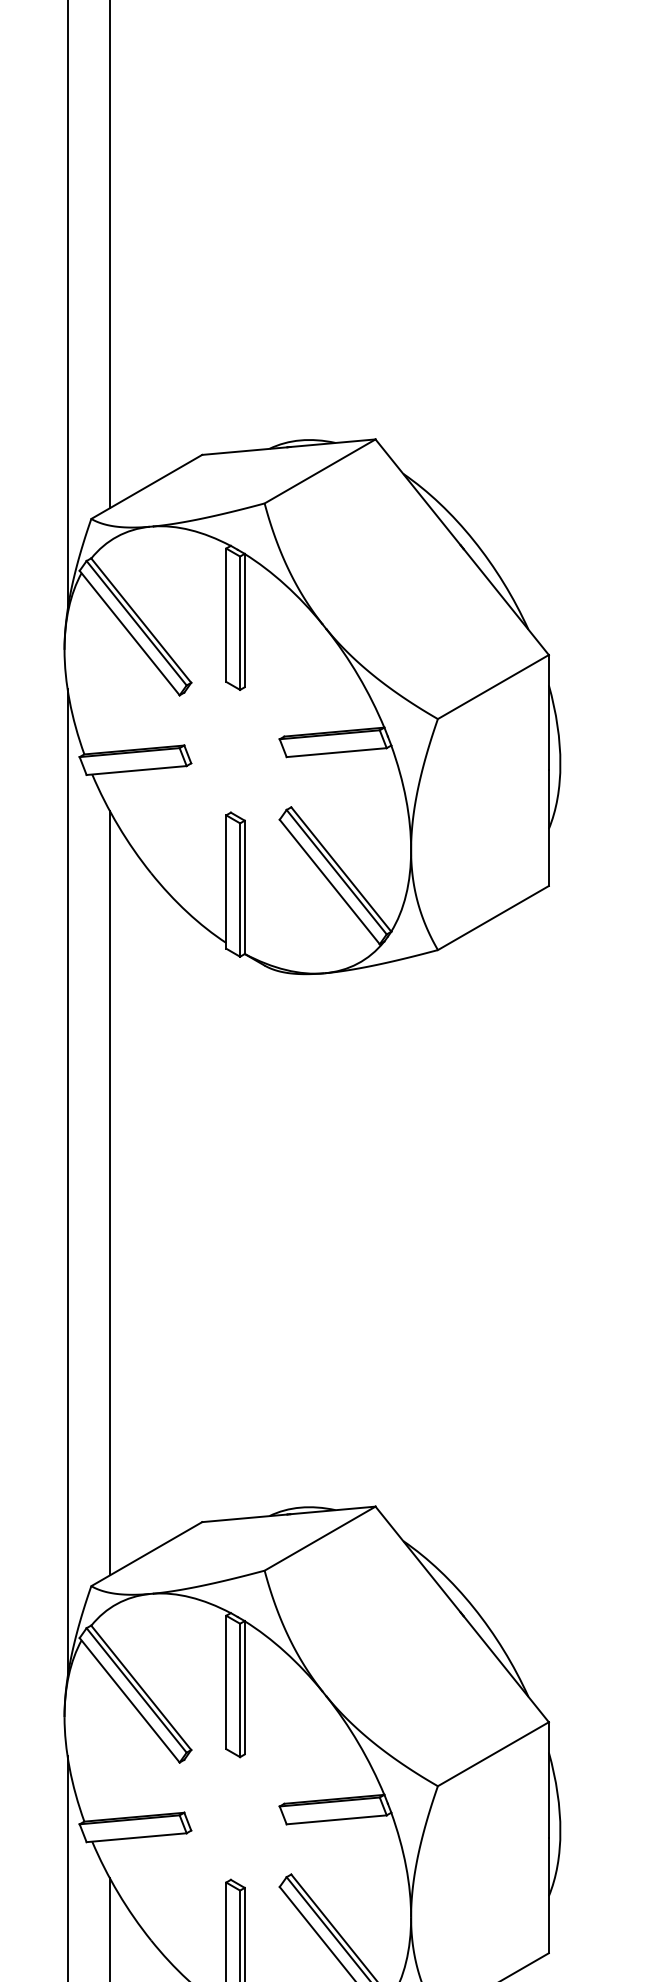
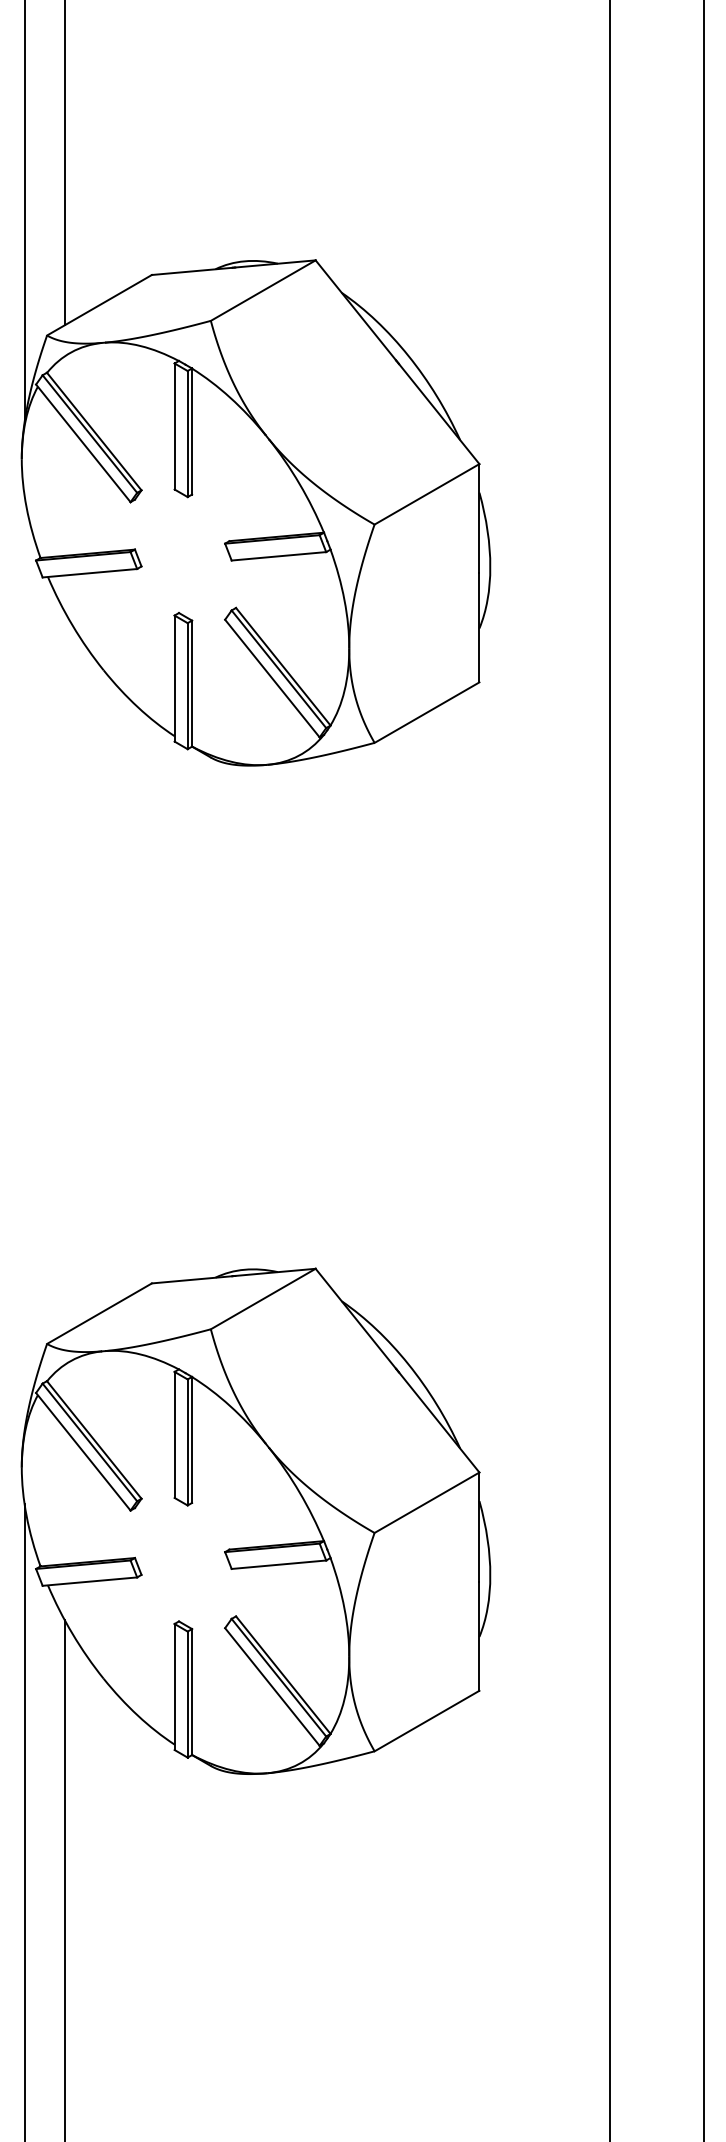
line: (67, 1182) -> (24, 962), removed
line: (109, 1193) -> (64, 972), removed

